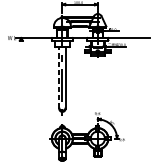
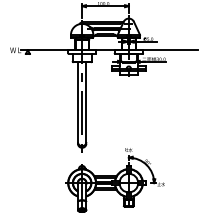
line: (58, 77) -> (77, 102), dashed -> solid

